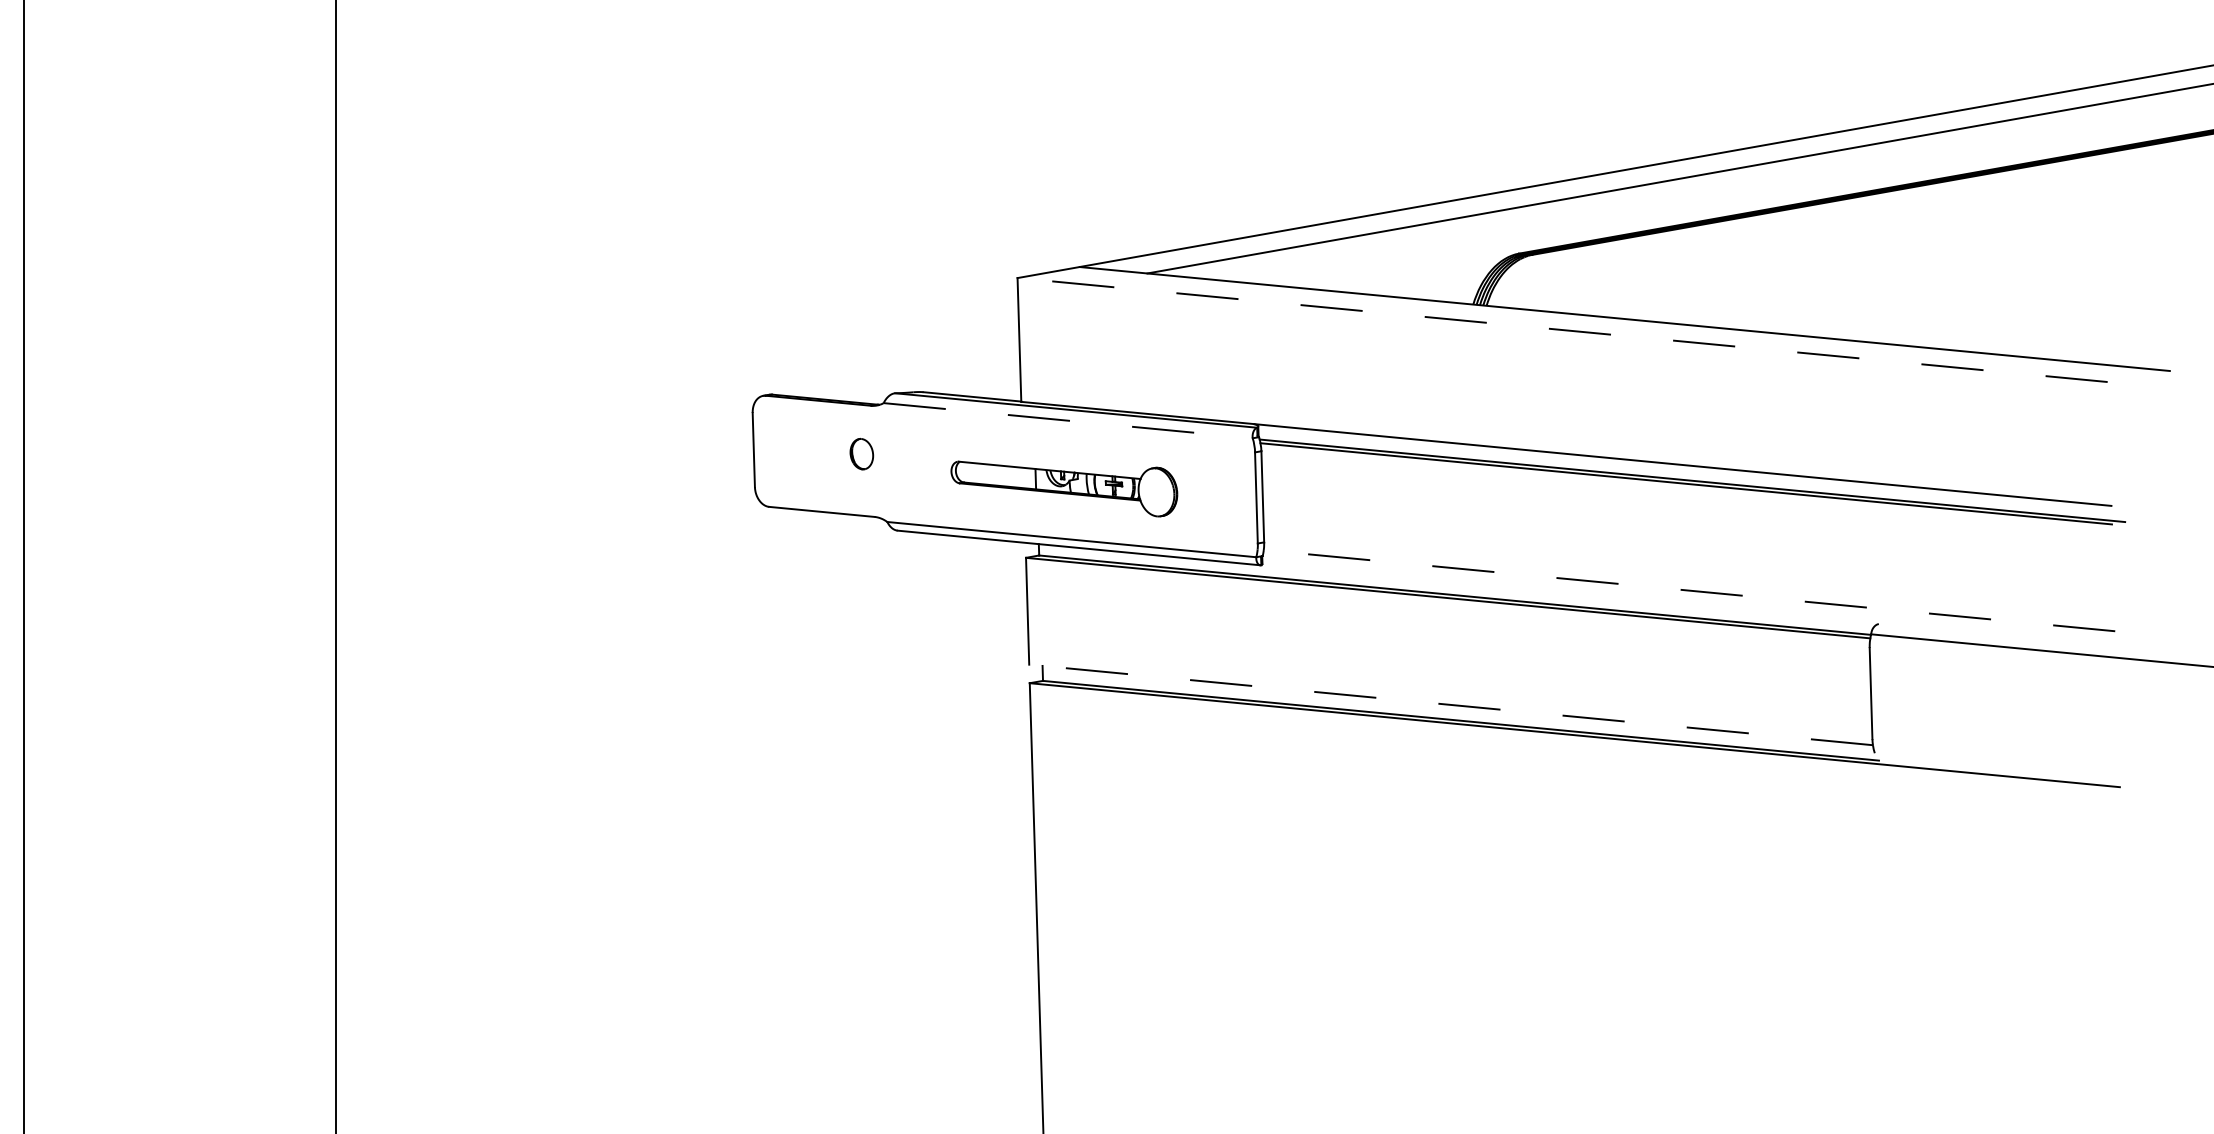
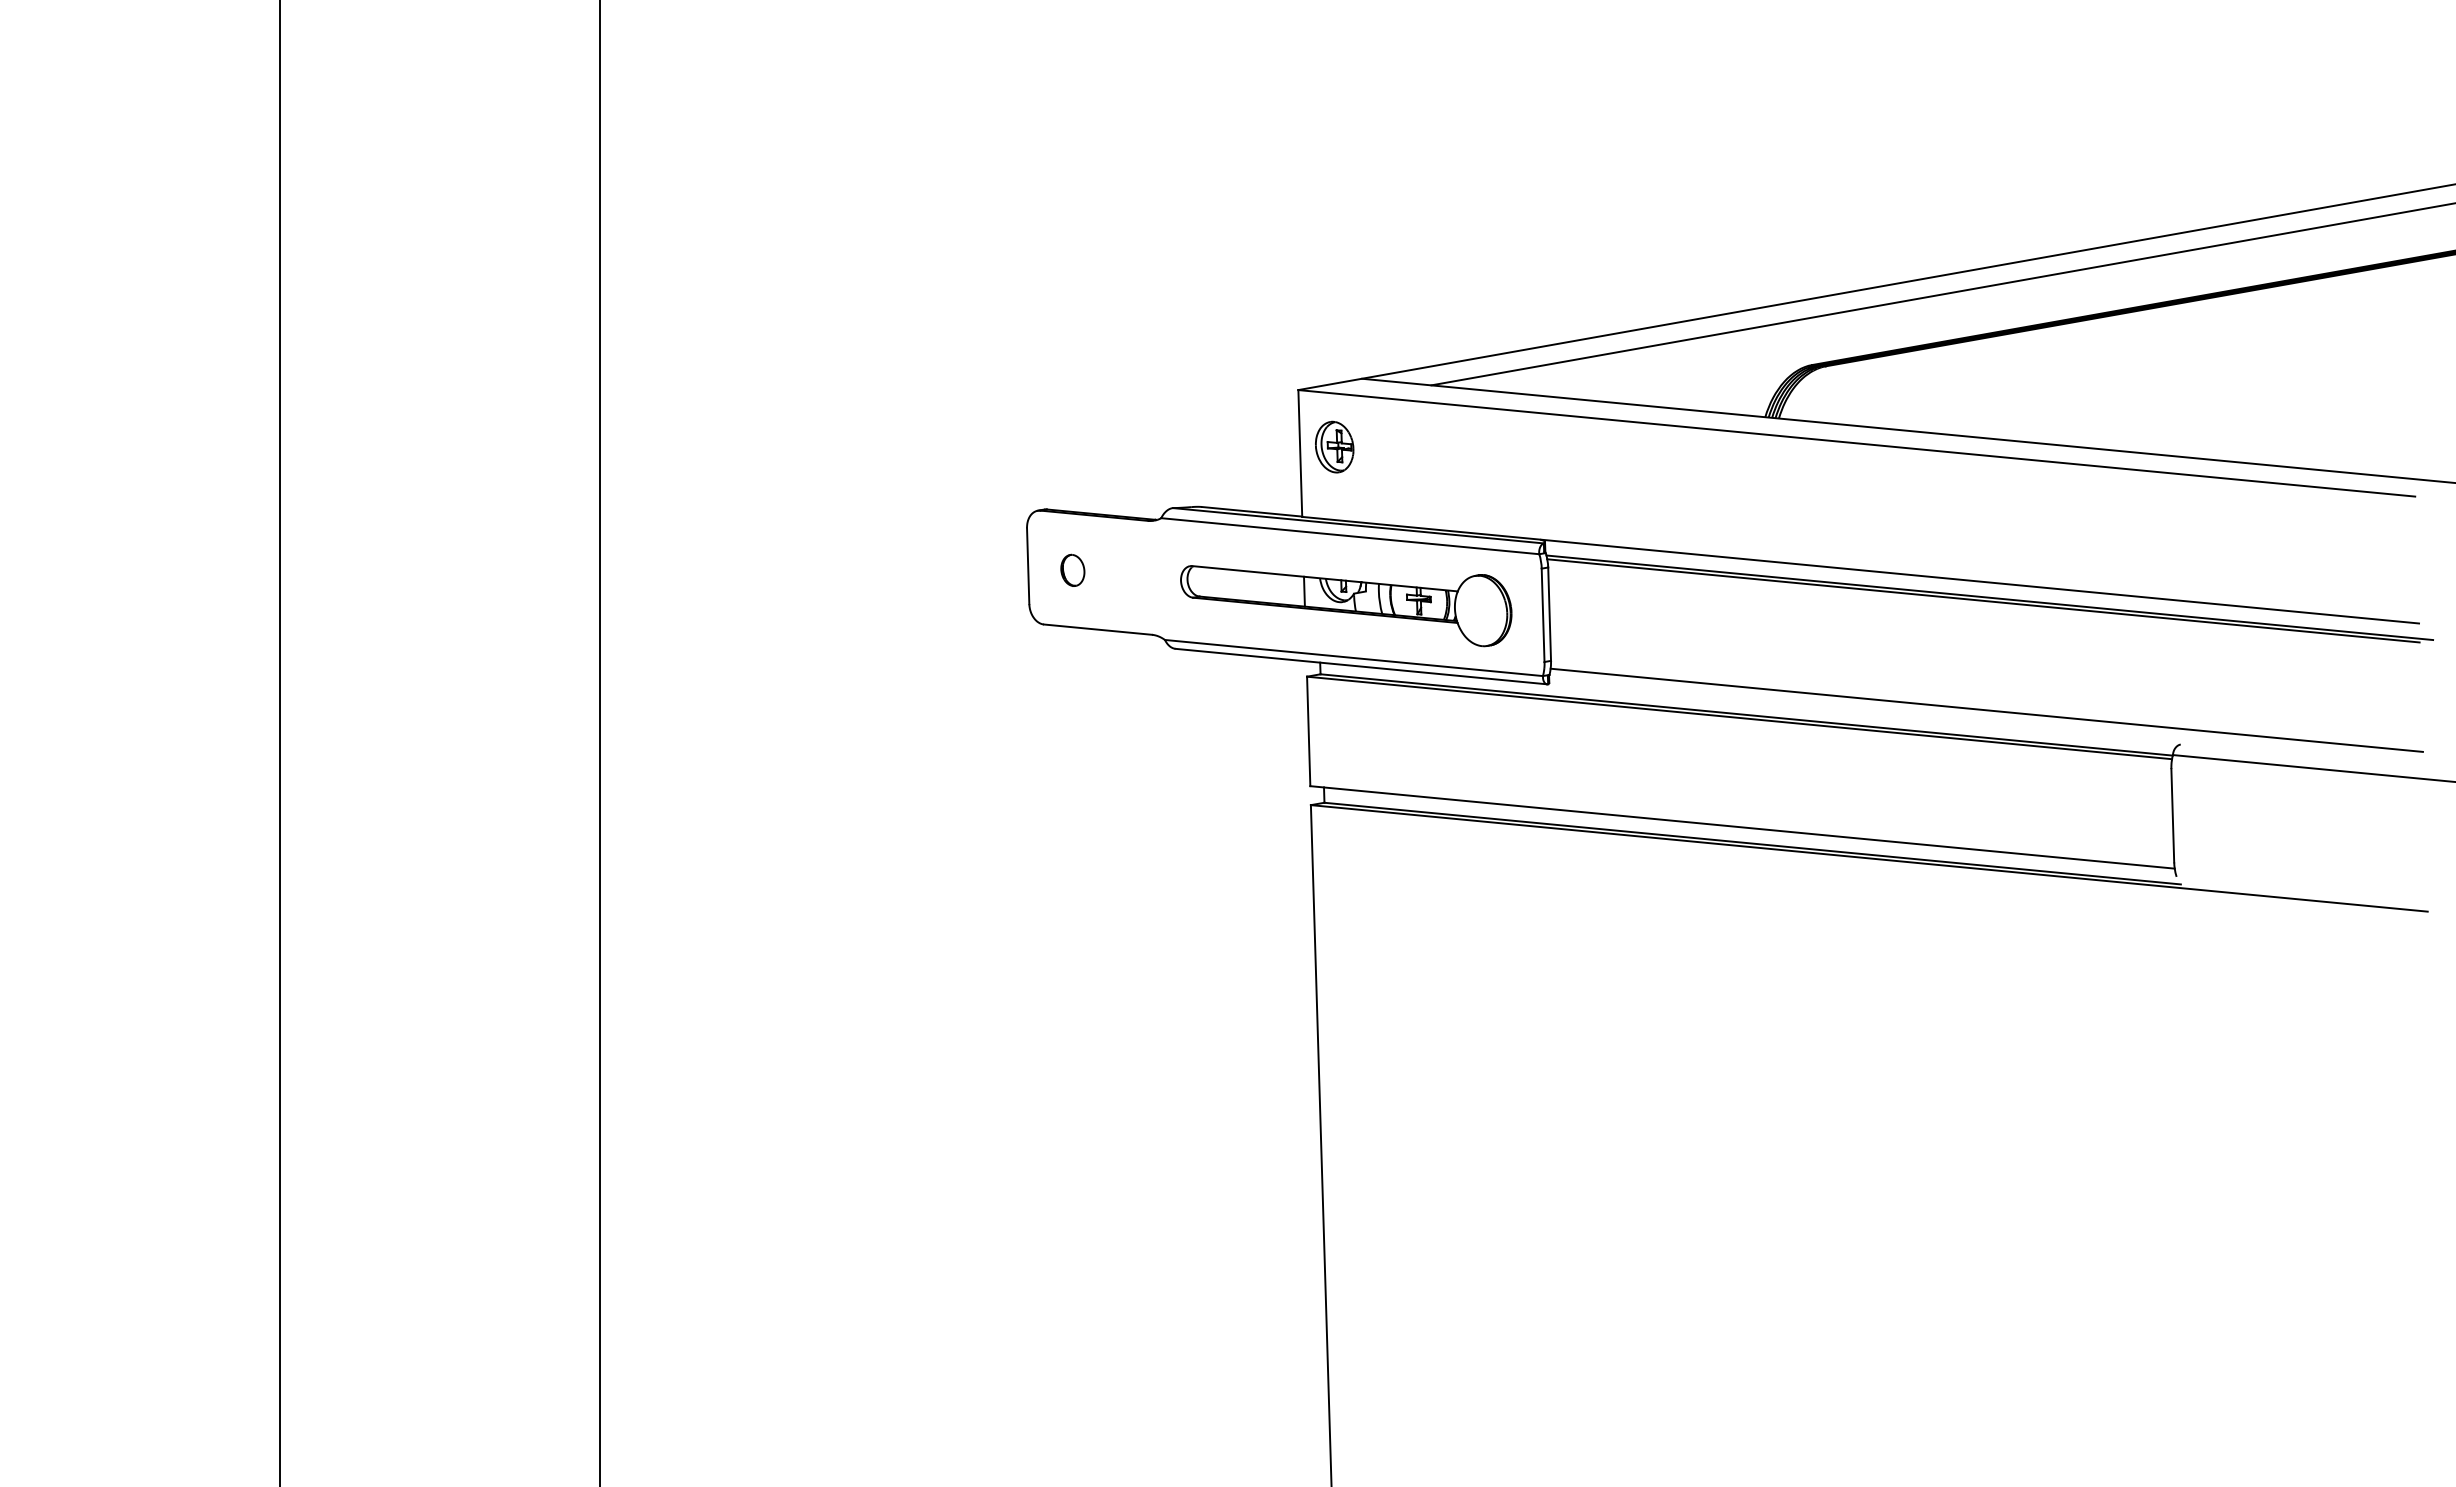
line: (1562, 330) -> (1856, 443), dashed -> solid
part: (1052, 333) -> (1334, 446), added
line: (1068, 420) -> (1350, 536), dashed -> solid
part: (861, 453) -> (1072, 569), moved
part: (1064, 489) -> (1346, 606), size x1.43
line: (1689, 590) -> (1986, 710), dashed -> solid
line: (1451, 705) -> (1742, 827), dashed -> solid

